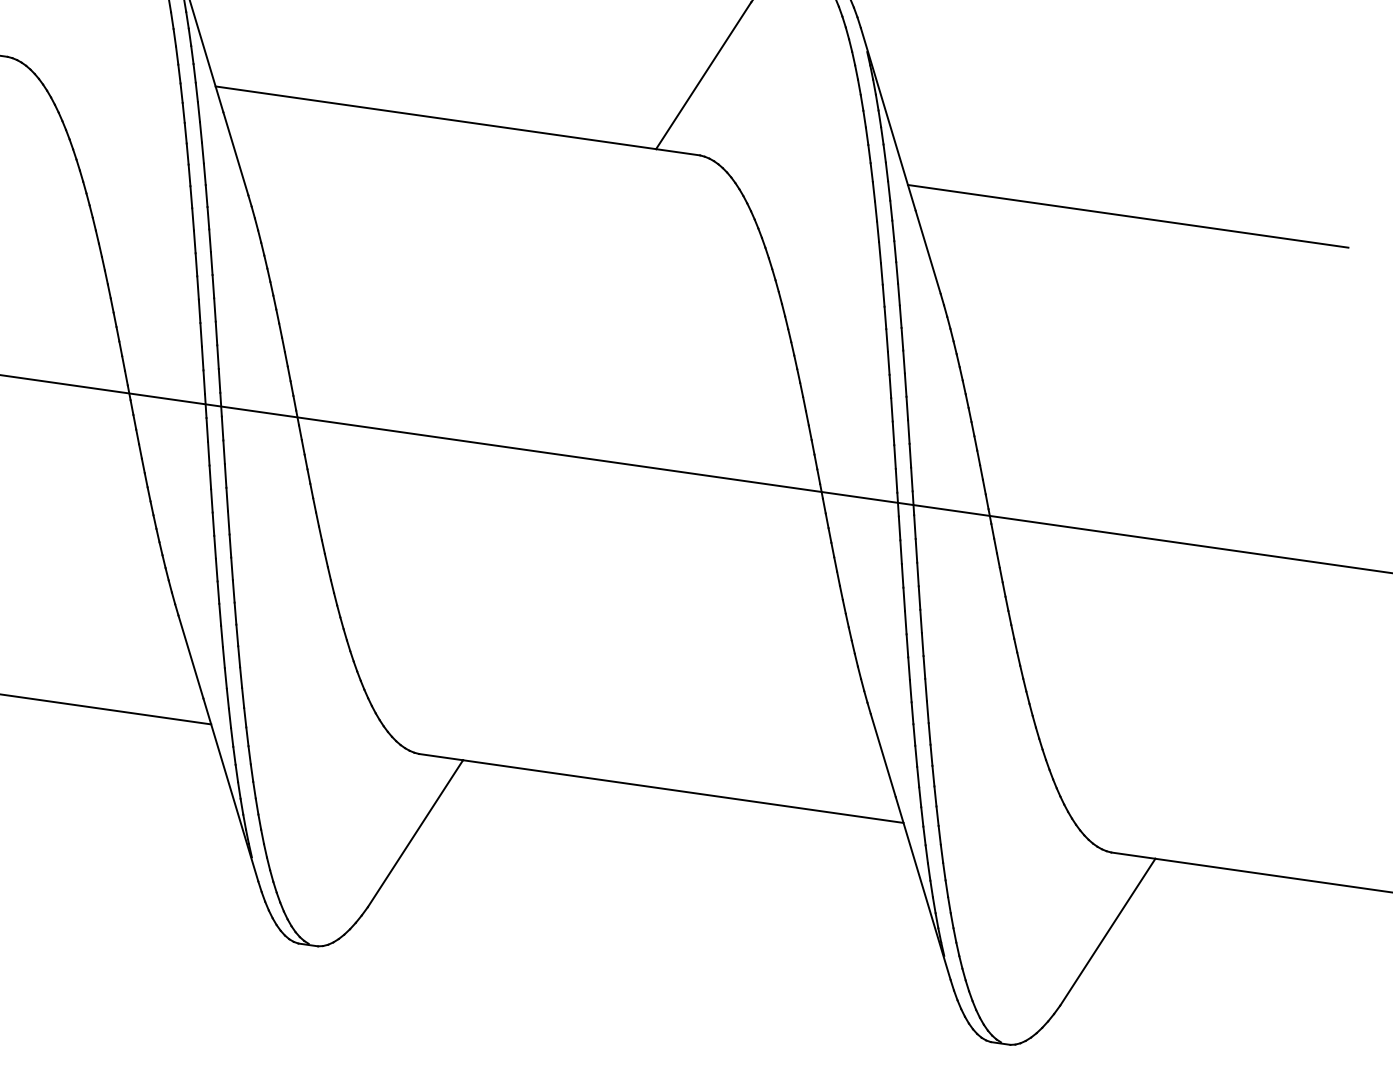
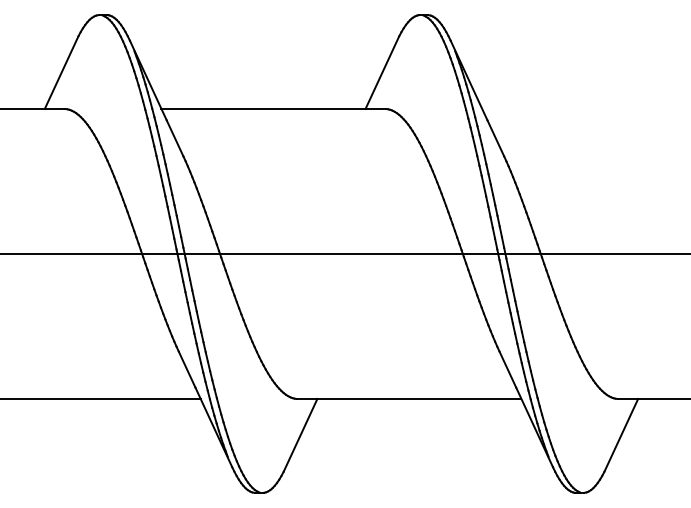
line: (1128, 217) -> (584, 109), removed

